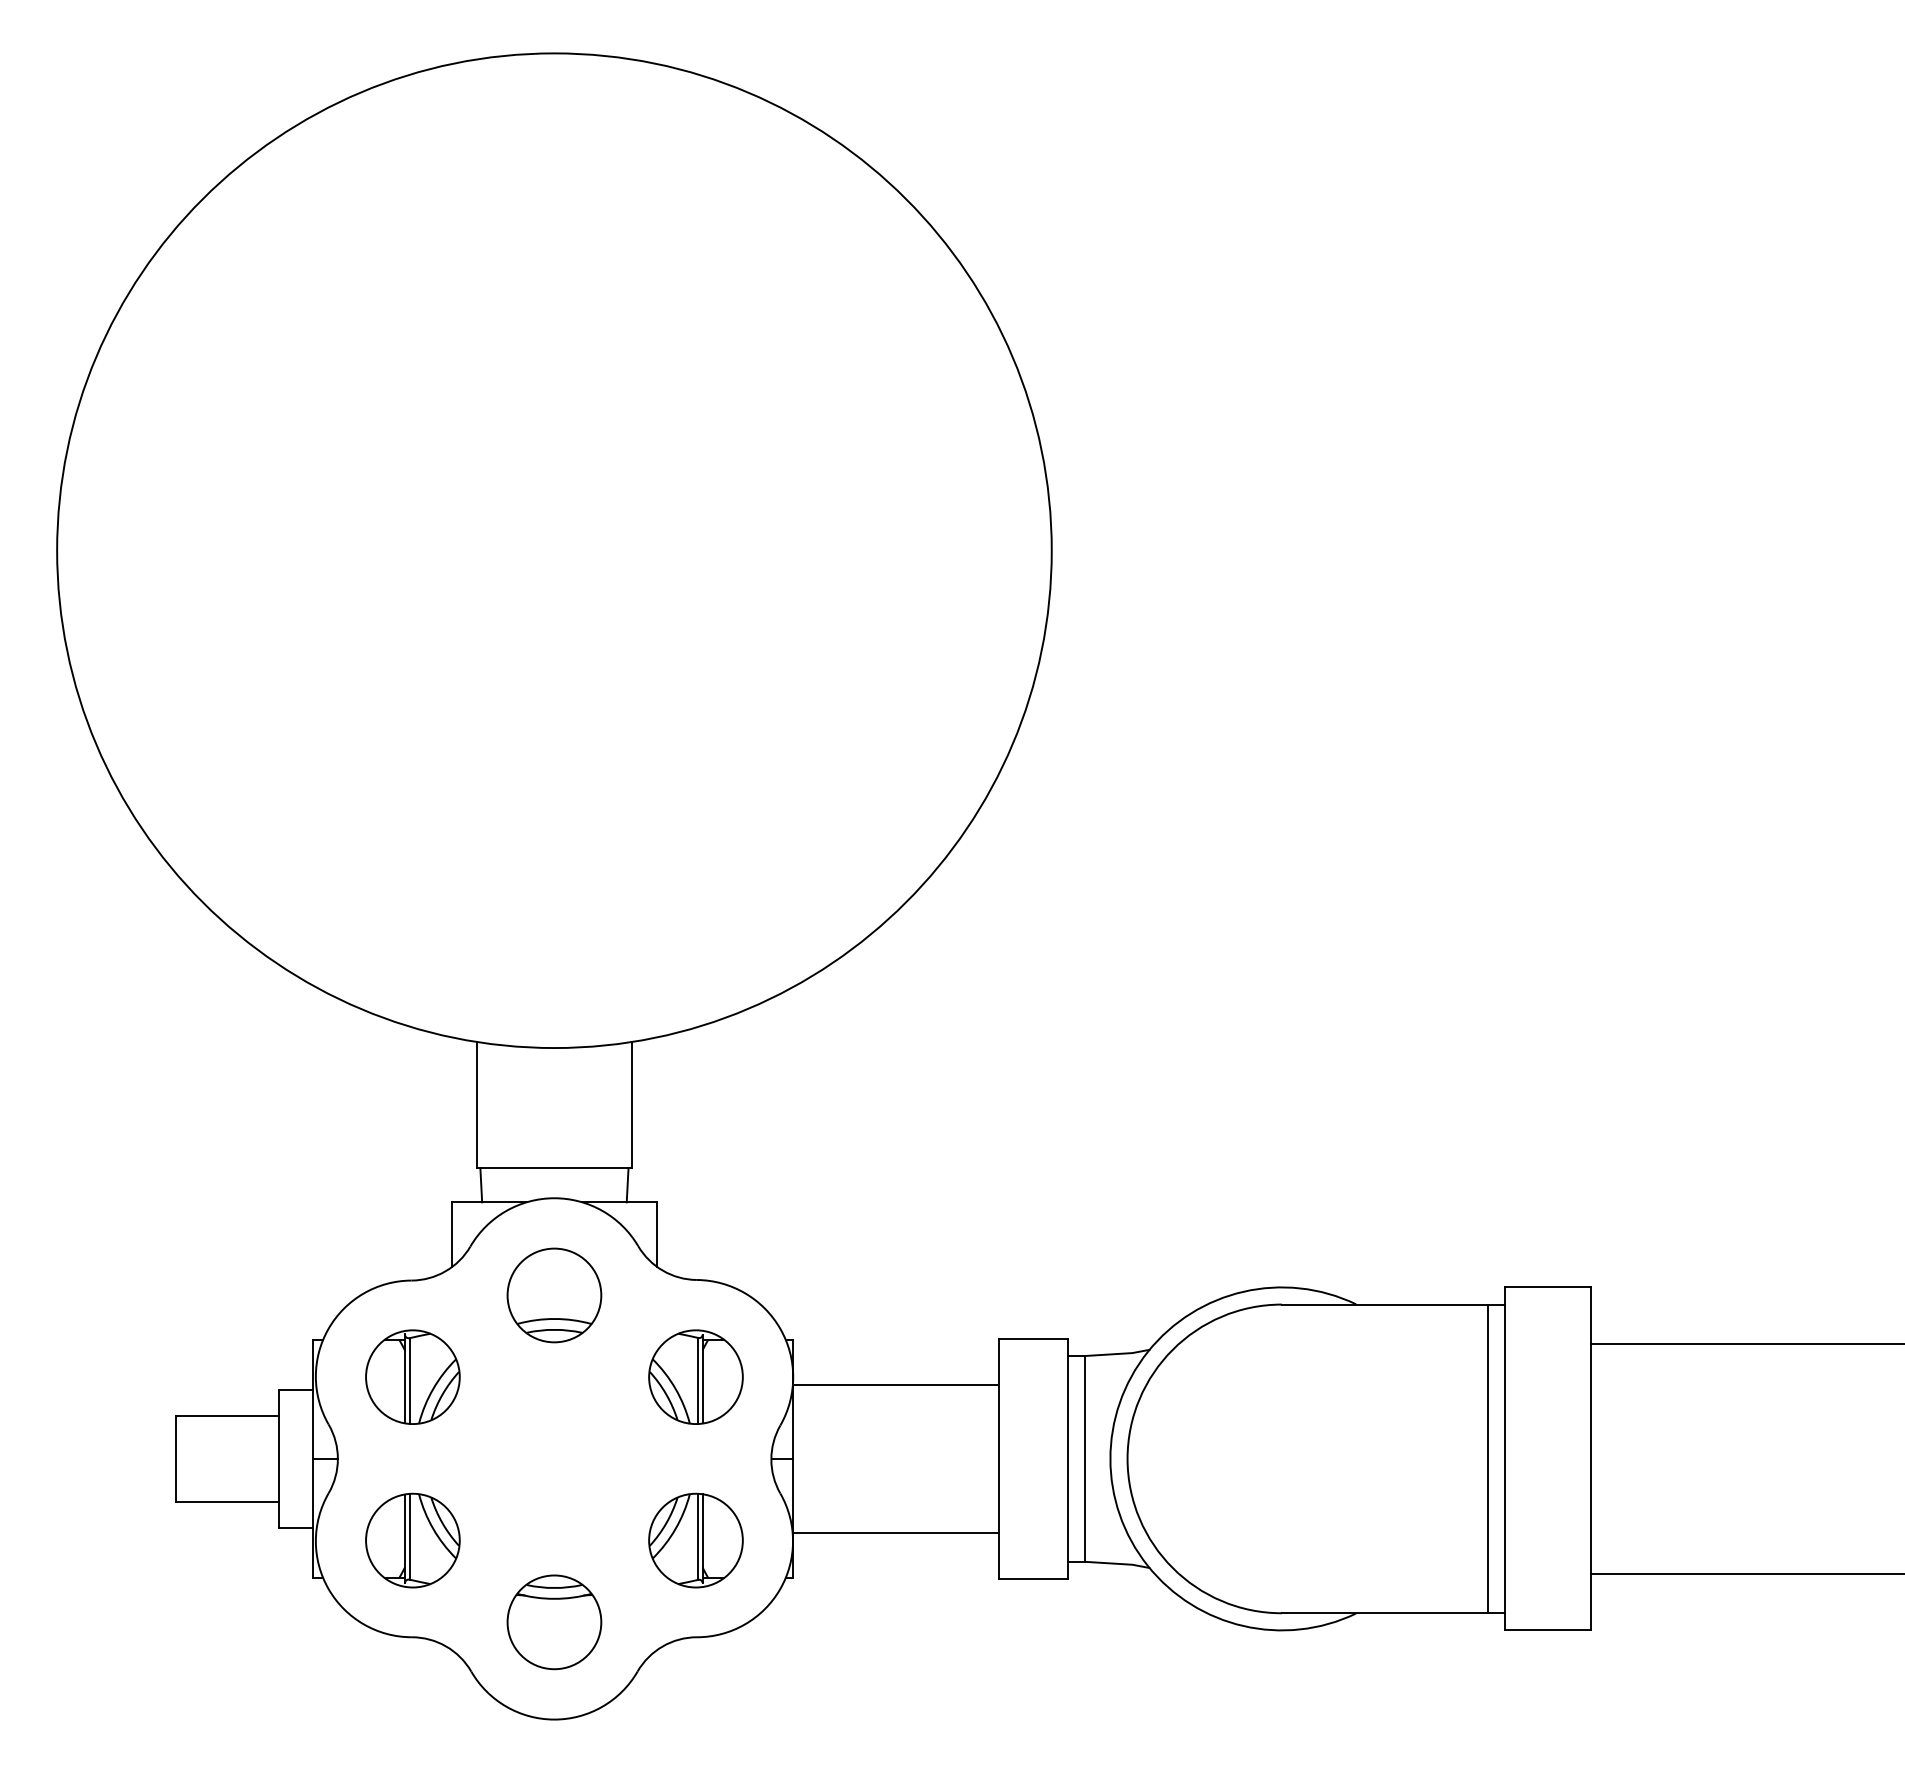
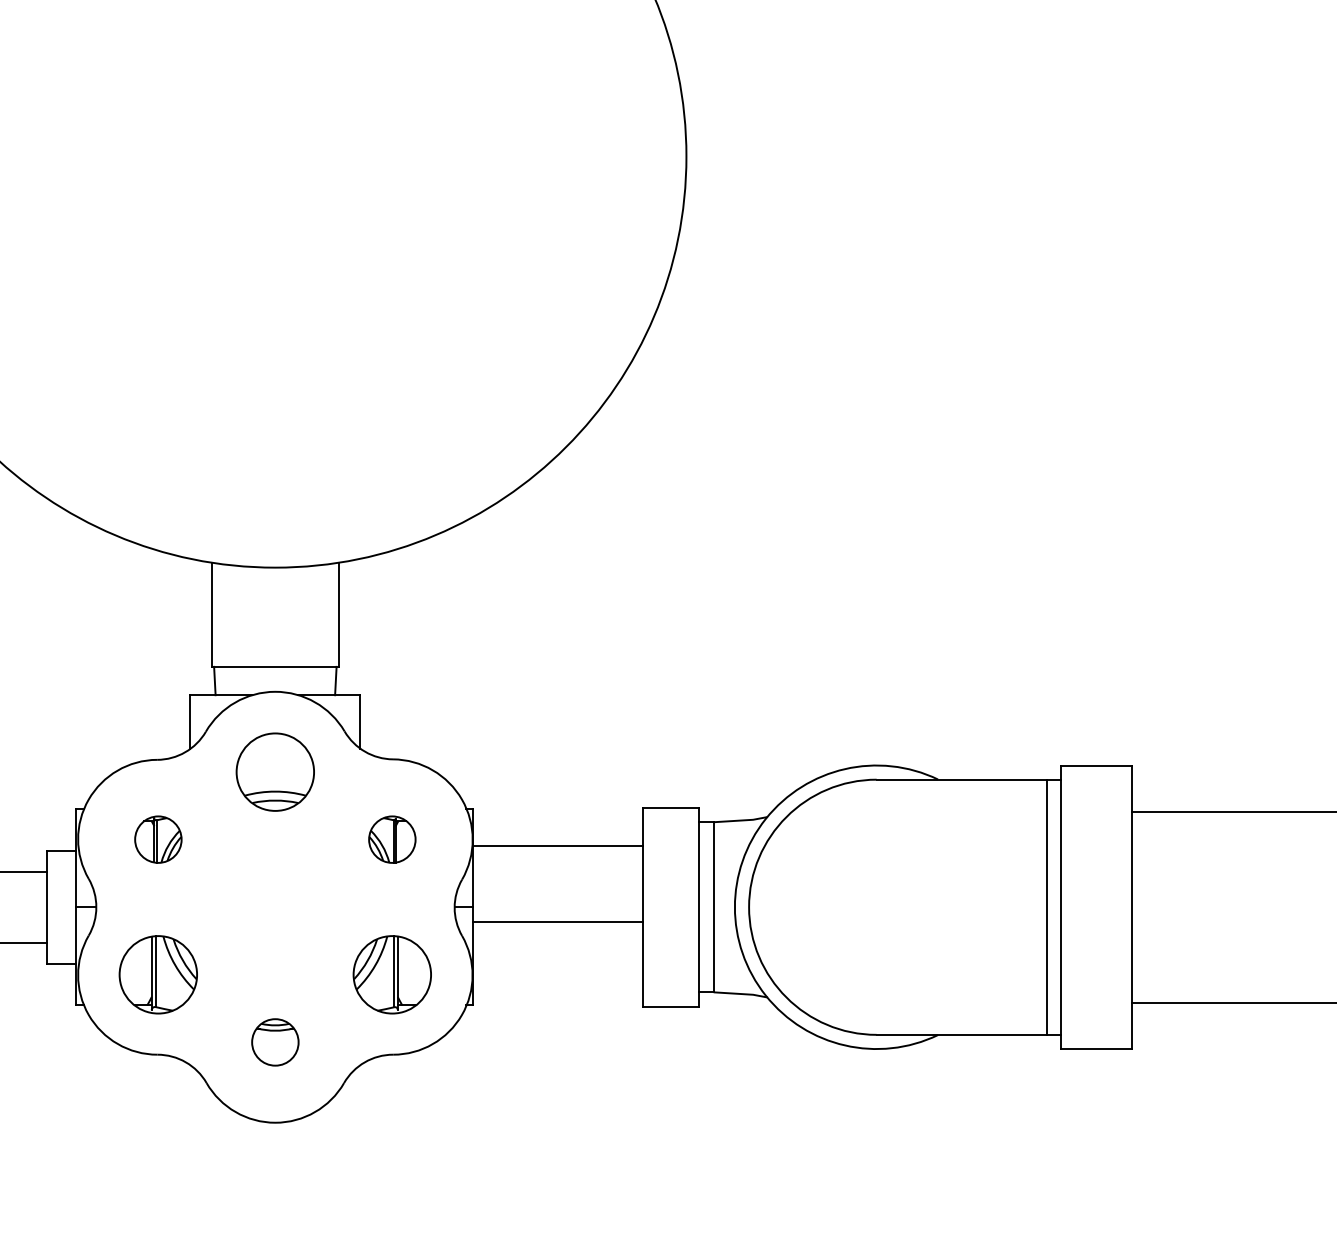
part: (412, 1376) -> (158, 839), size x0.6
part: (695, 1376) -> (391, 839), size x0.6
line: (895, 1533) -> (557, 922), moved
part: (554, 1622) -> (275, 1042), size x0.6

